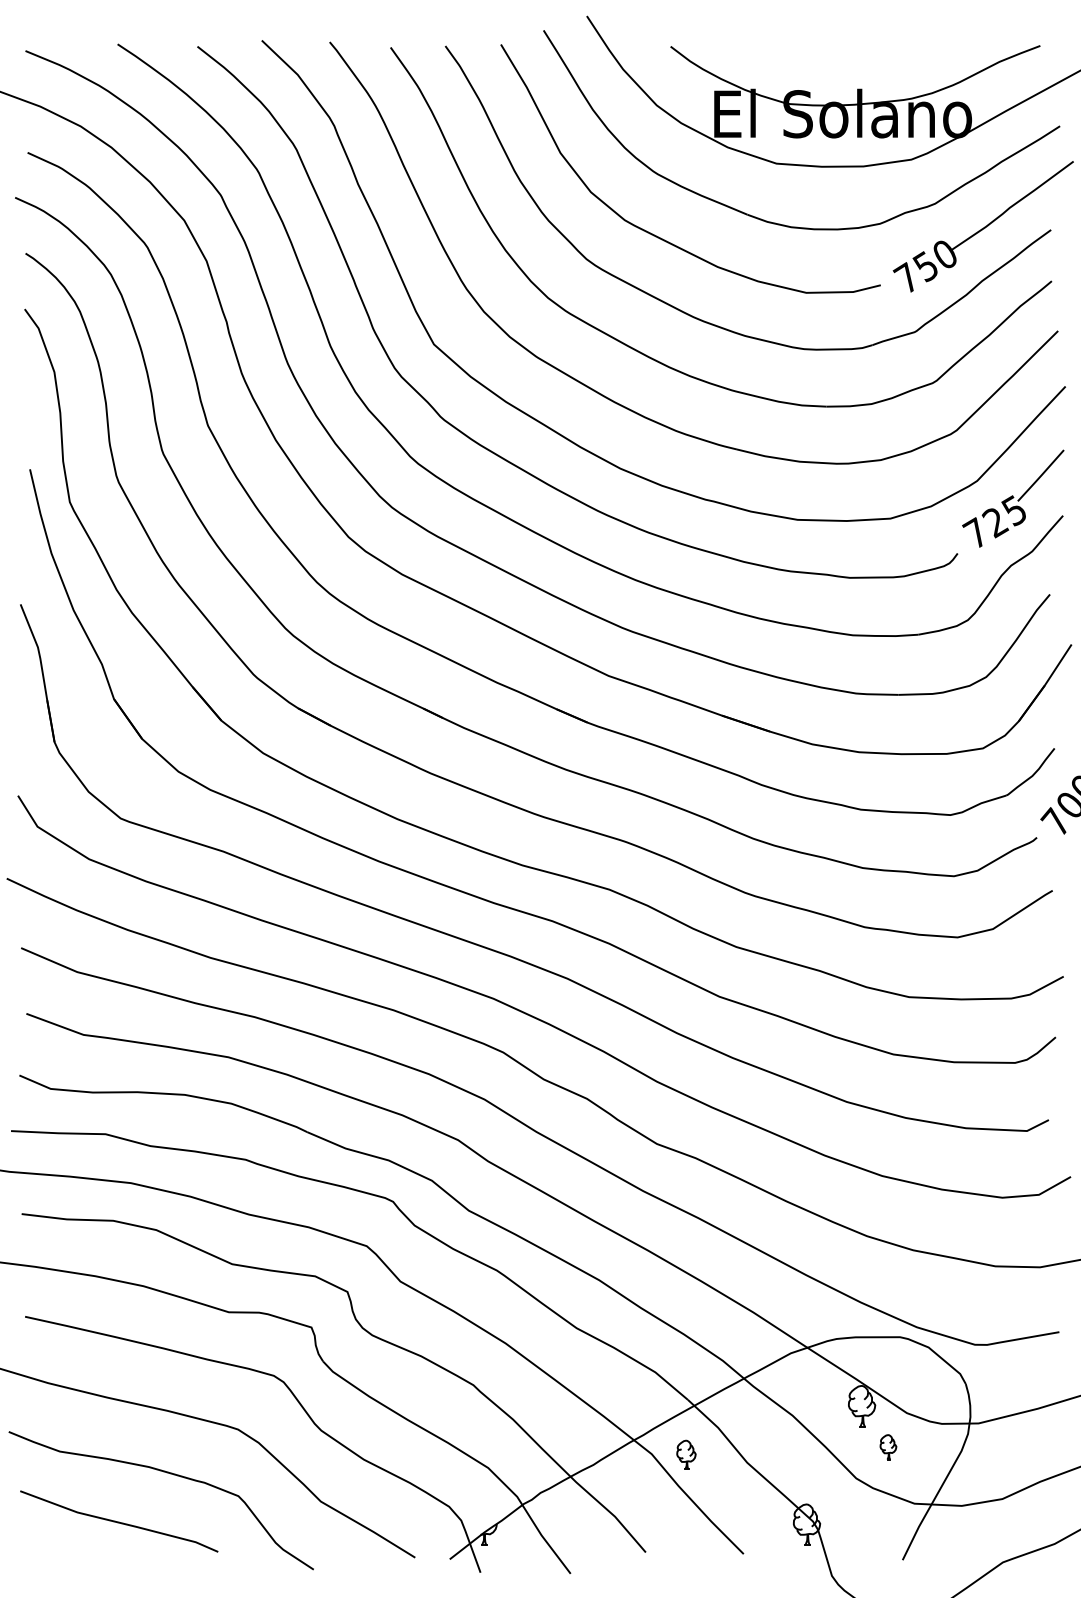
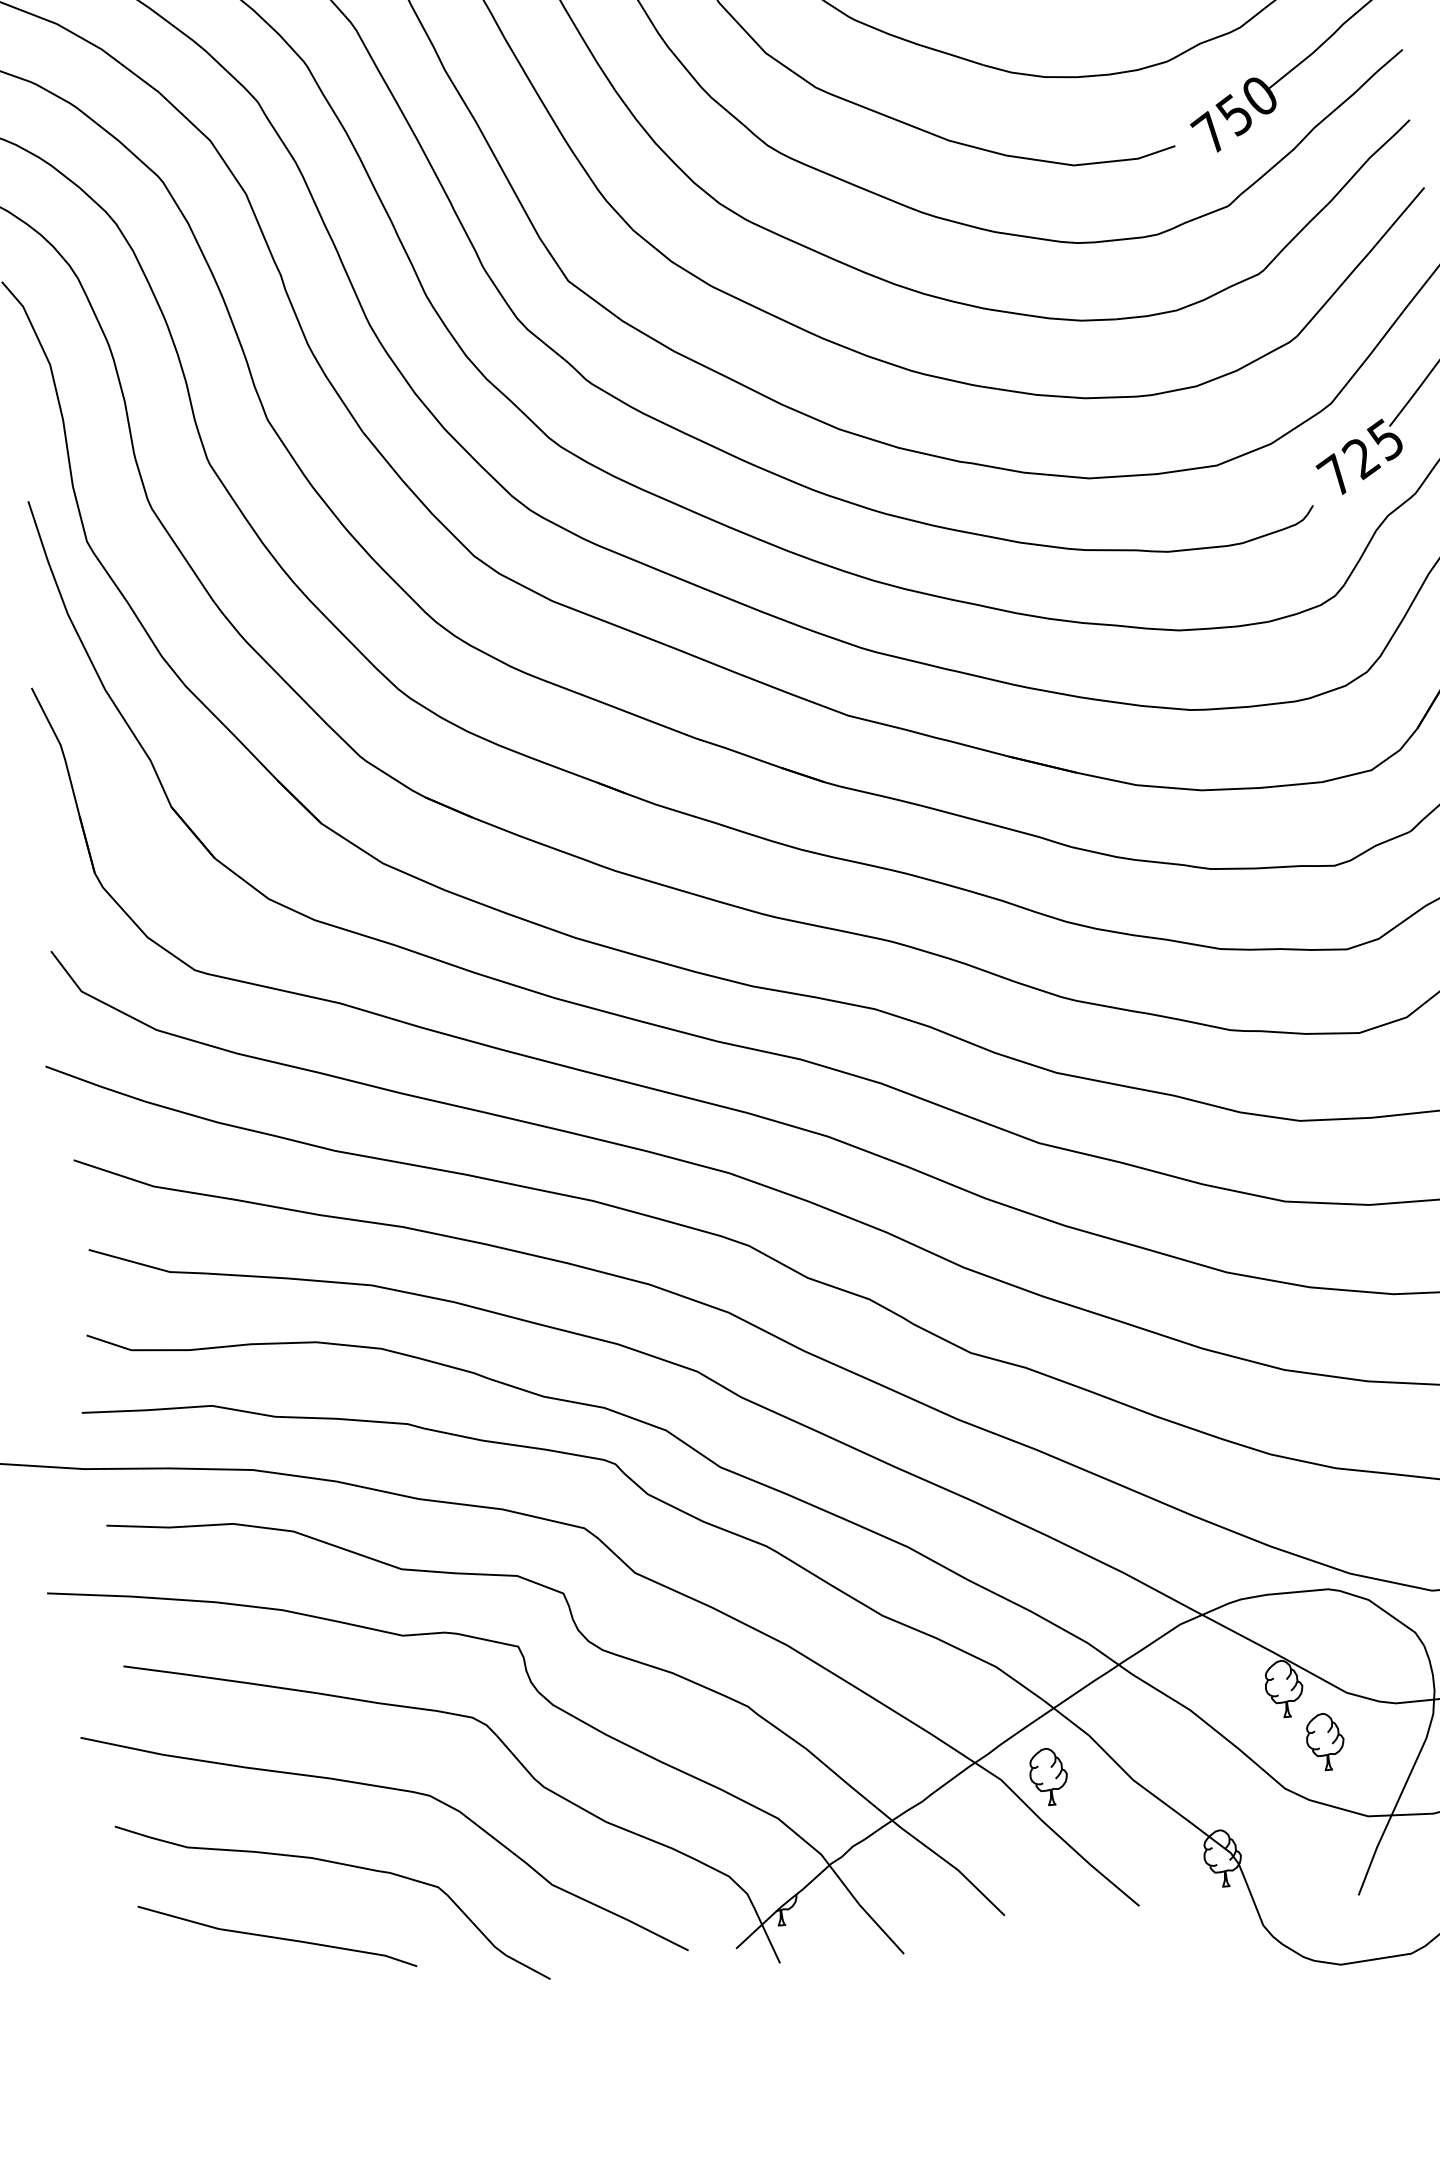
part: (888, 1447) -> (1325, 1742), size x1.67
part: (686, 1454) -> (1048, 1776), size x1.43

